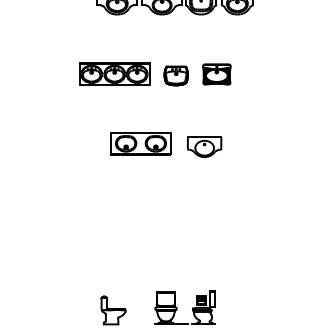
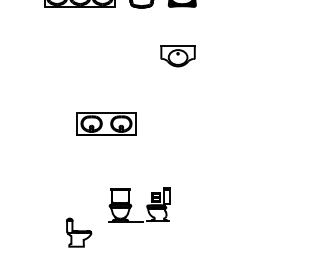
part: (140, 143) -> (105, 123), moved
part: (204, 146) -> (177, 55), moved
part: (177, 307) -> (131, 204), moved

